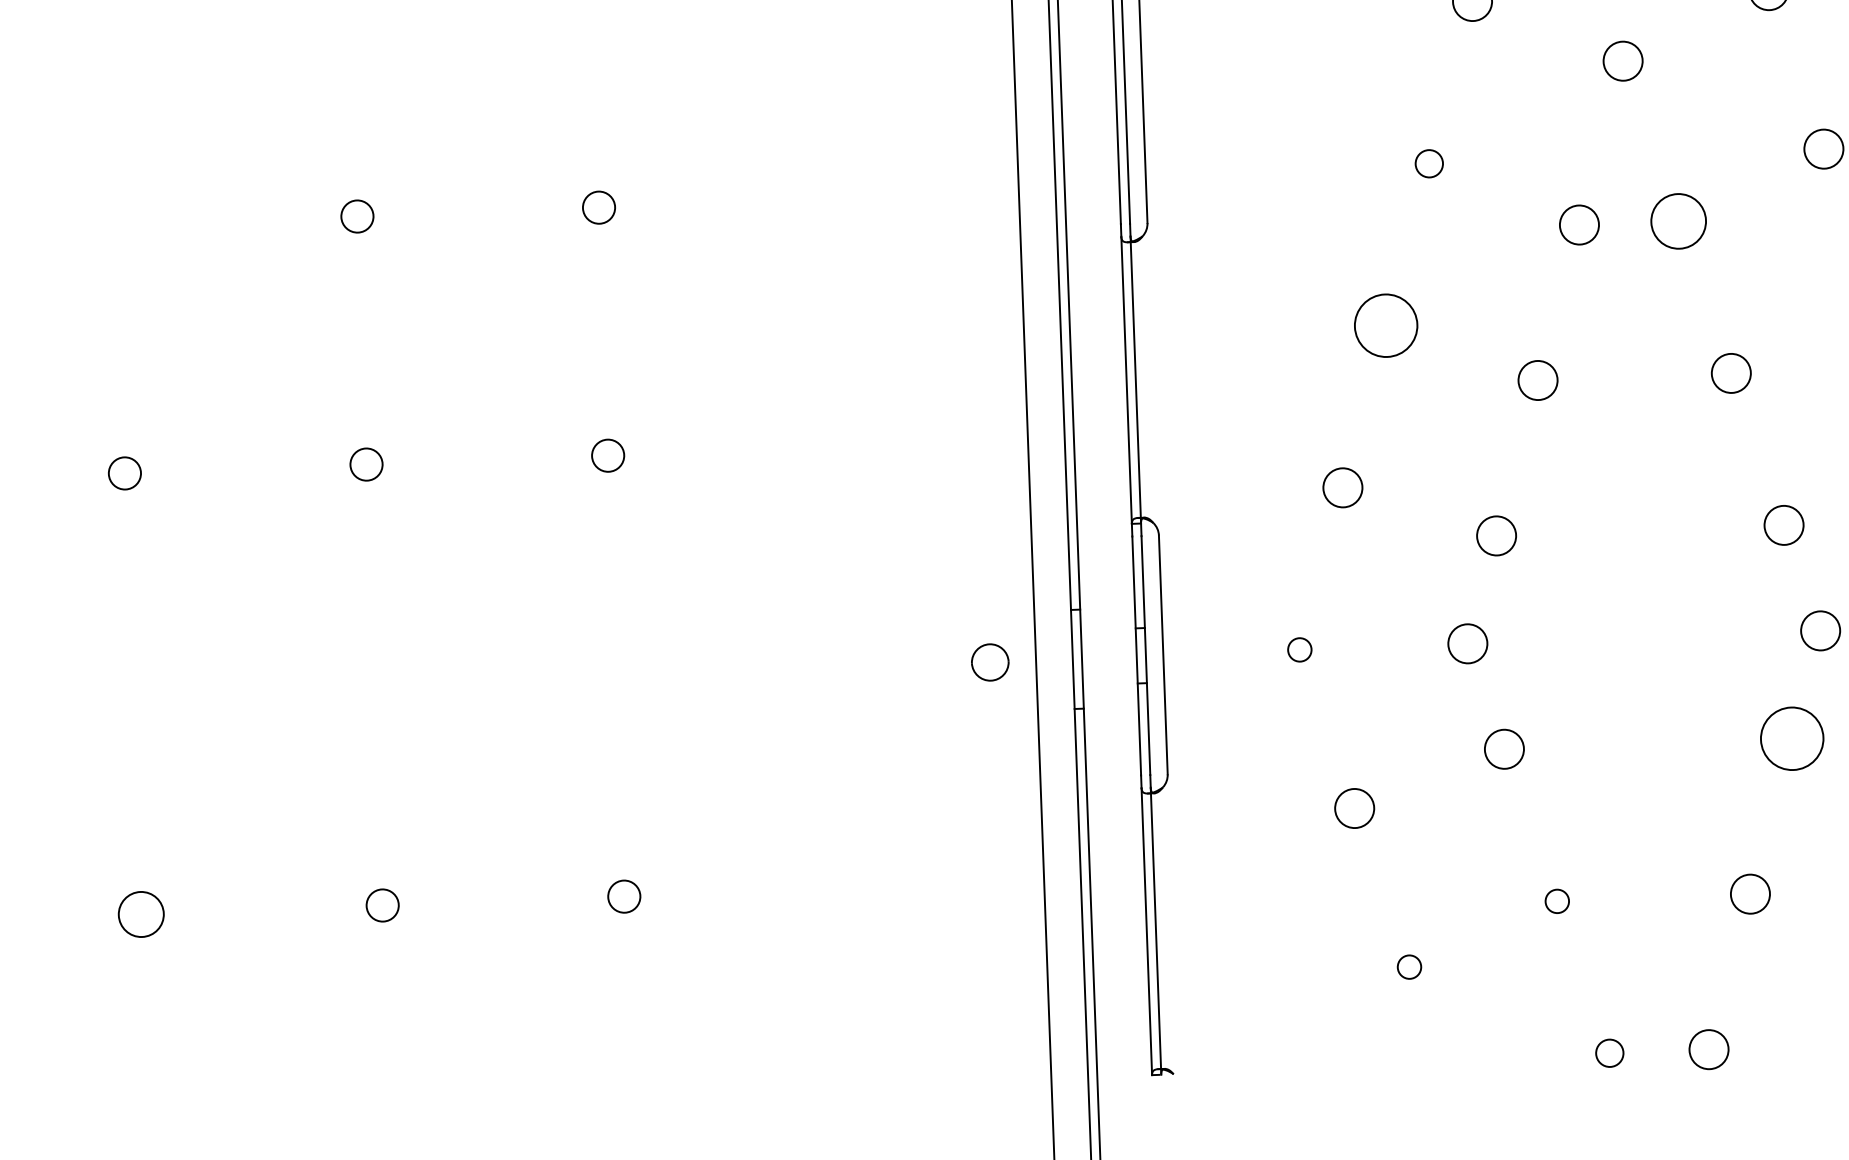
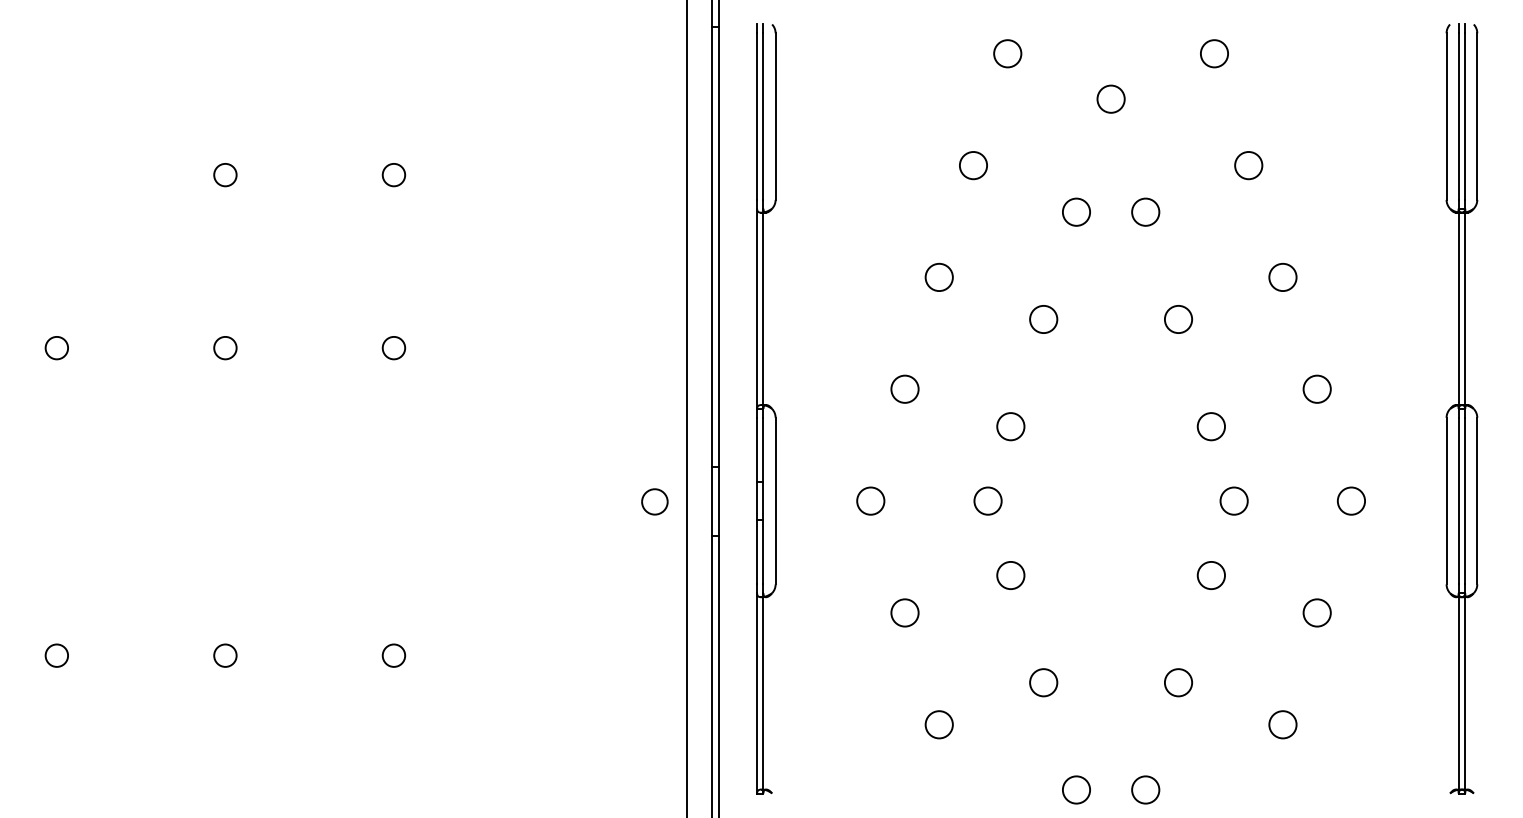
circle: (1429, 163) -> (973, 165), size x1.43
circle: (1678, 220) -> (1145, 211), size x0.71
circle: (1385, 325) -> (938, 277), size x0.62
circle: (1299, 649) -> (870, 500), size x1.67
circle: (1790, 738) -> (1210, 575), size x0.62
circle: (1556, 900) -> (1043, 682), size x1.67
circle: (140, 914) -> (56, 655), size x0.71
circle: (1408, 966) -> (938, 724), size x1.67
circle: (1609, 1052) -> (1076, 789), size x1.43

